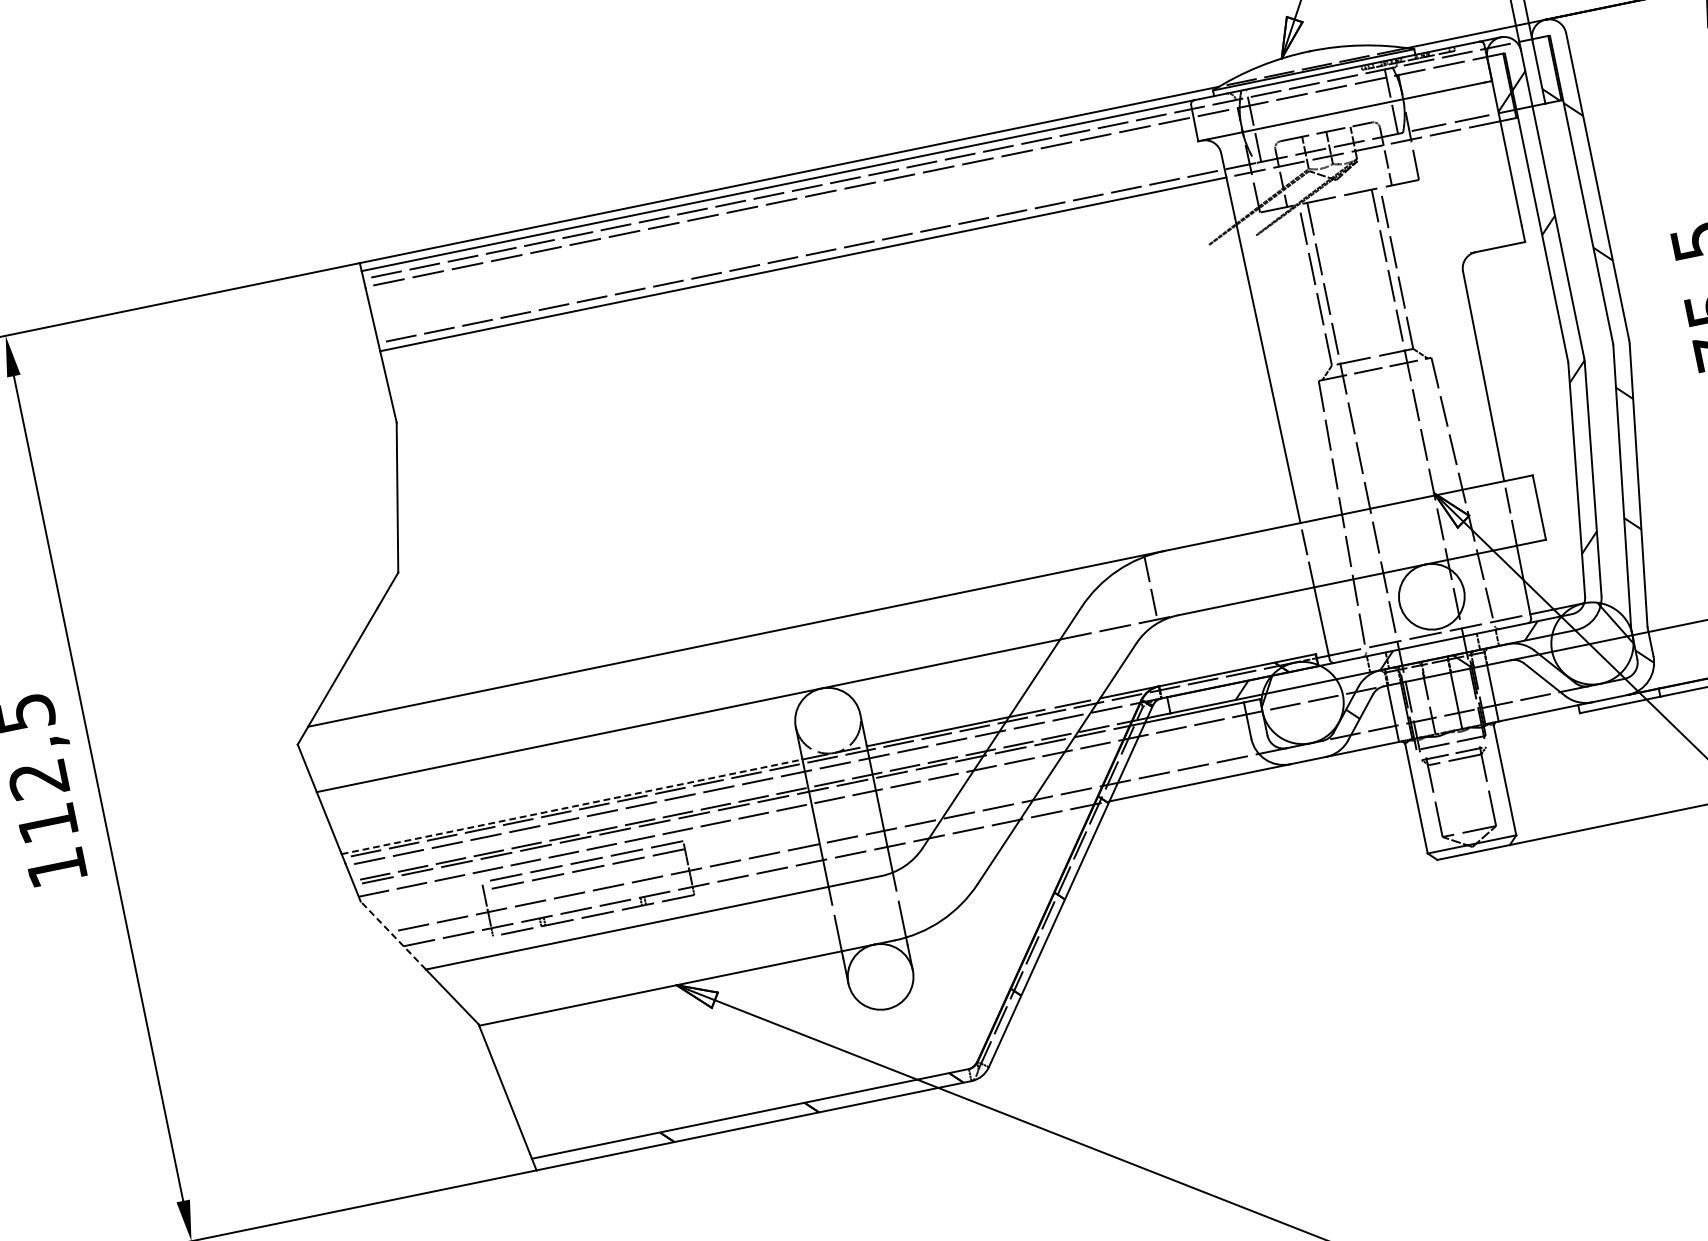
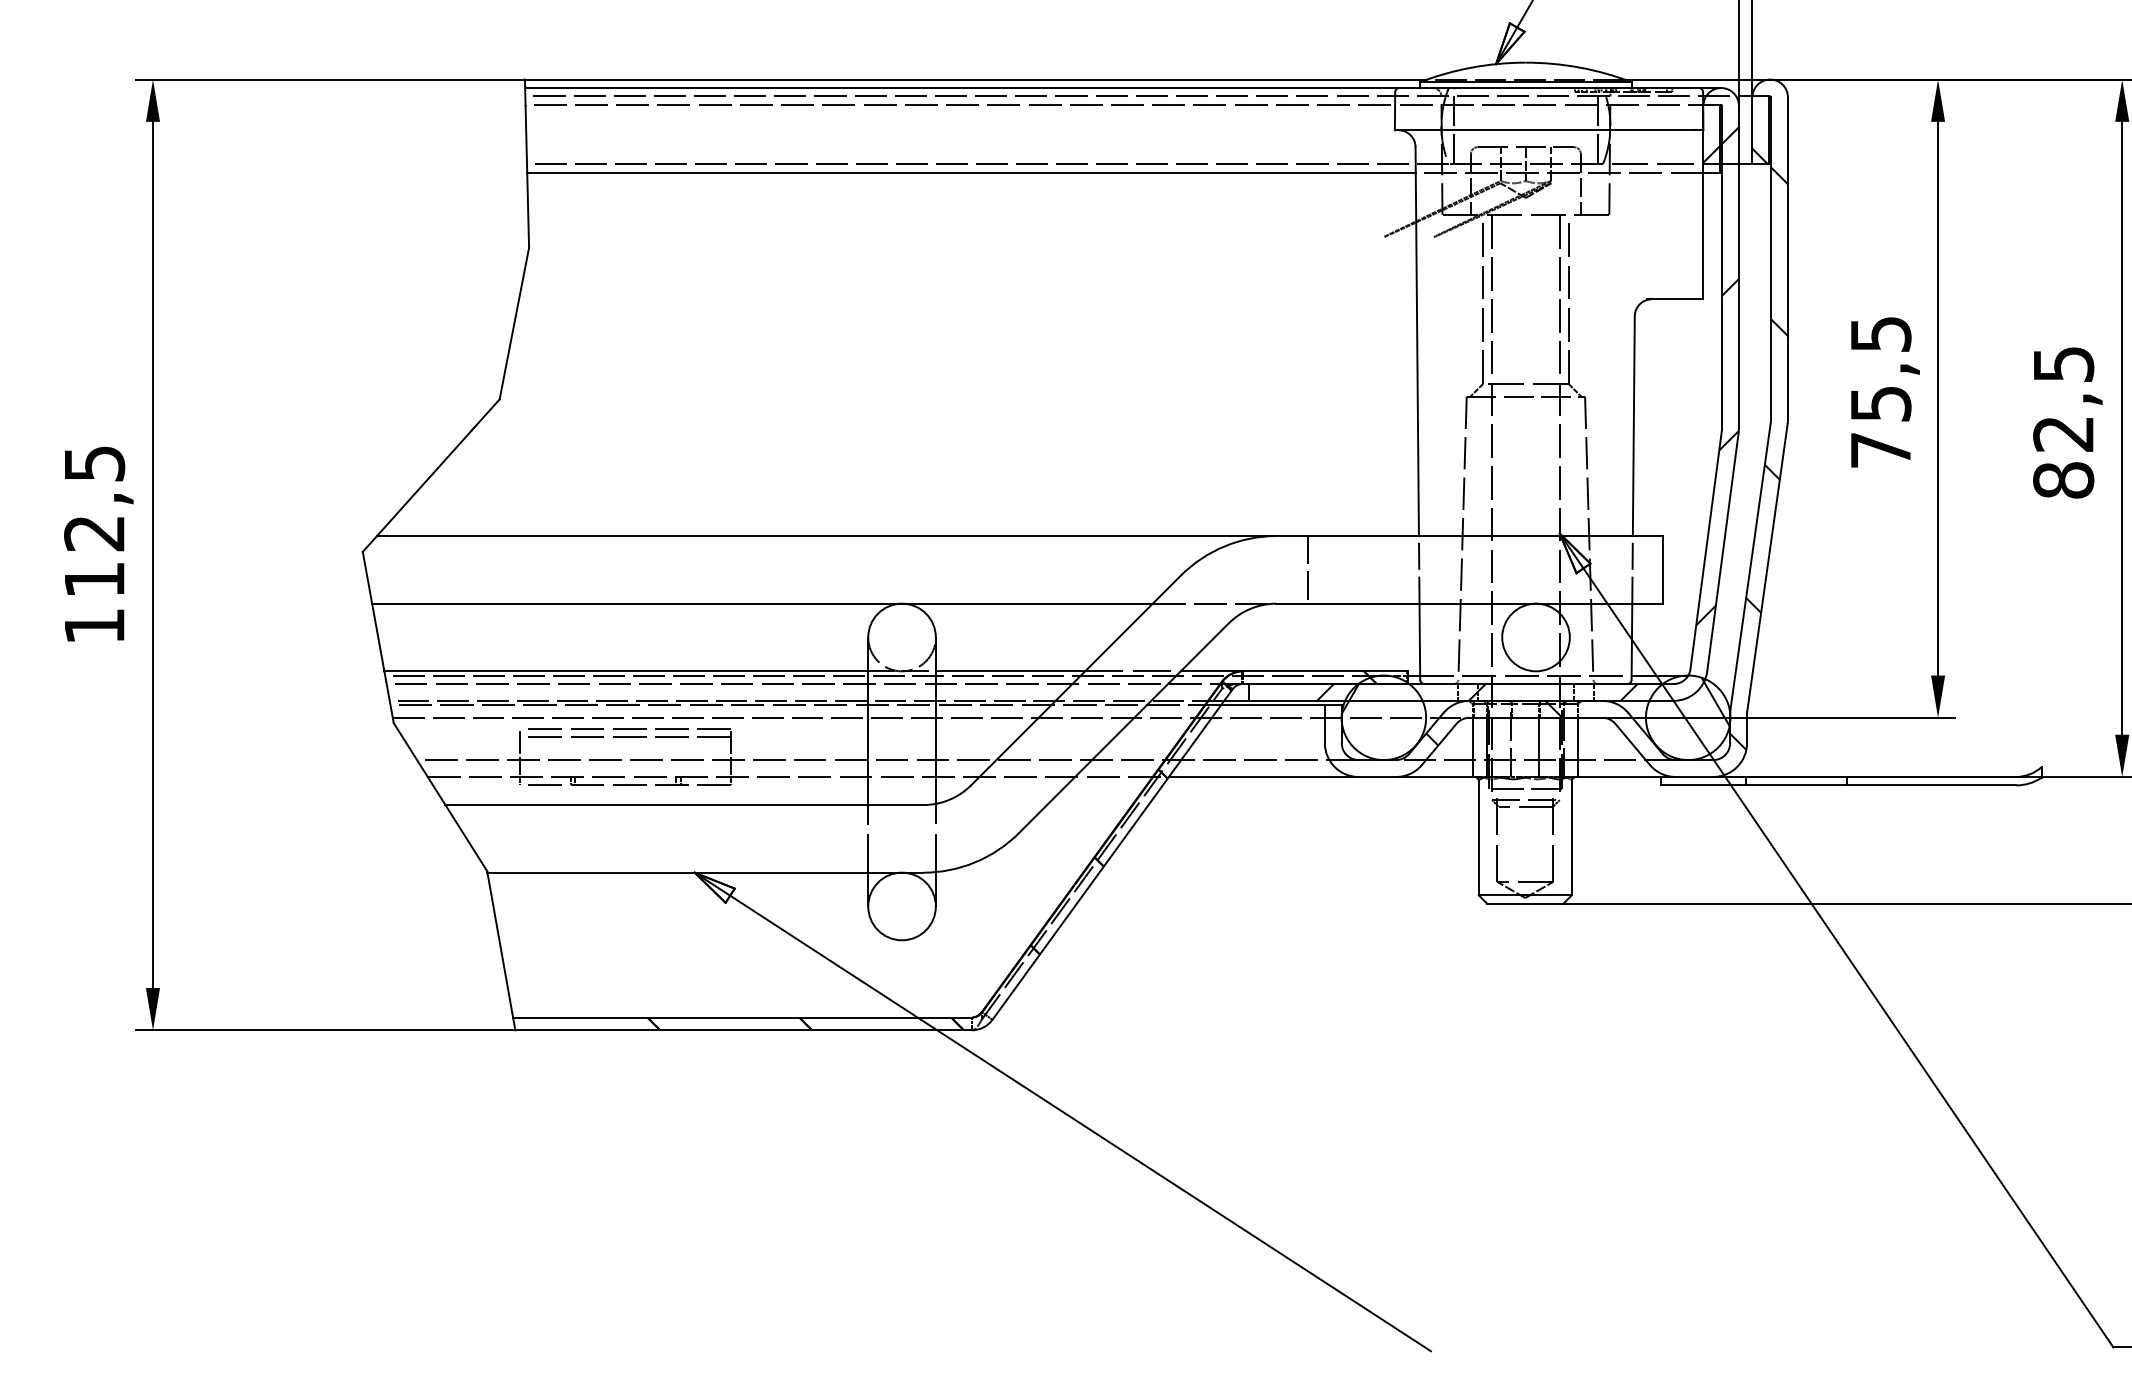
line: (1150, 587) -> (1307, 569), moved
line: (572, 806) -> (626, 671), dashed -> solid
line: (393, 935) -> (419, 763), dashed -> solid

